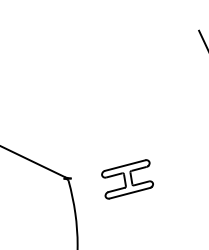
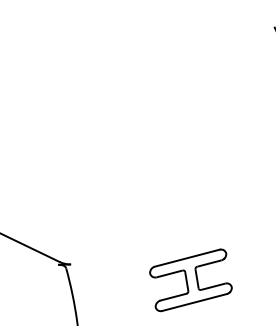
part: (127, 179) -> (190, 280), moved

